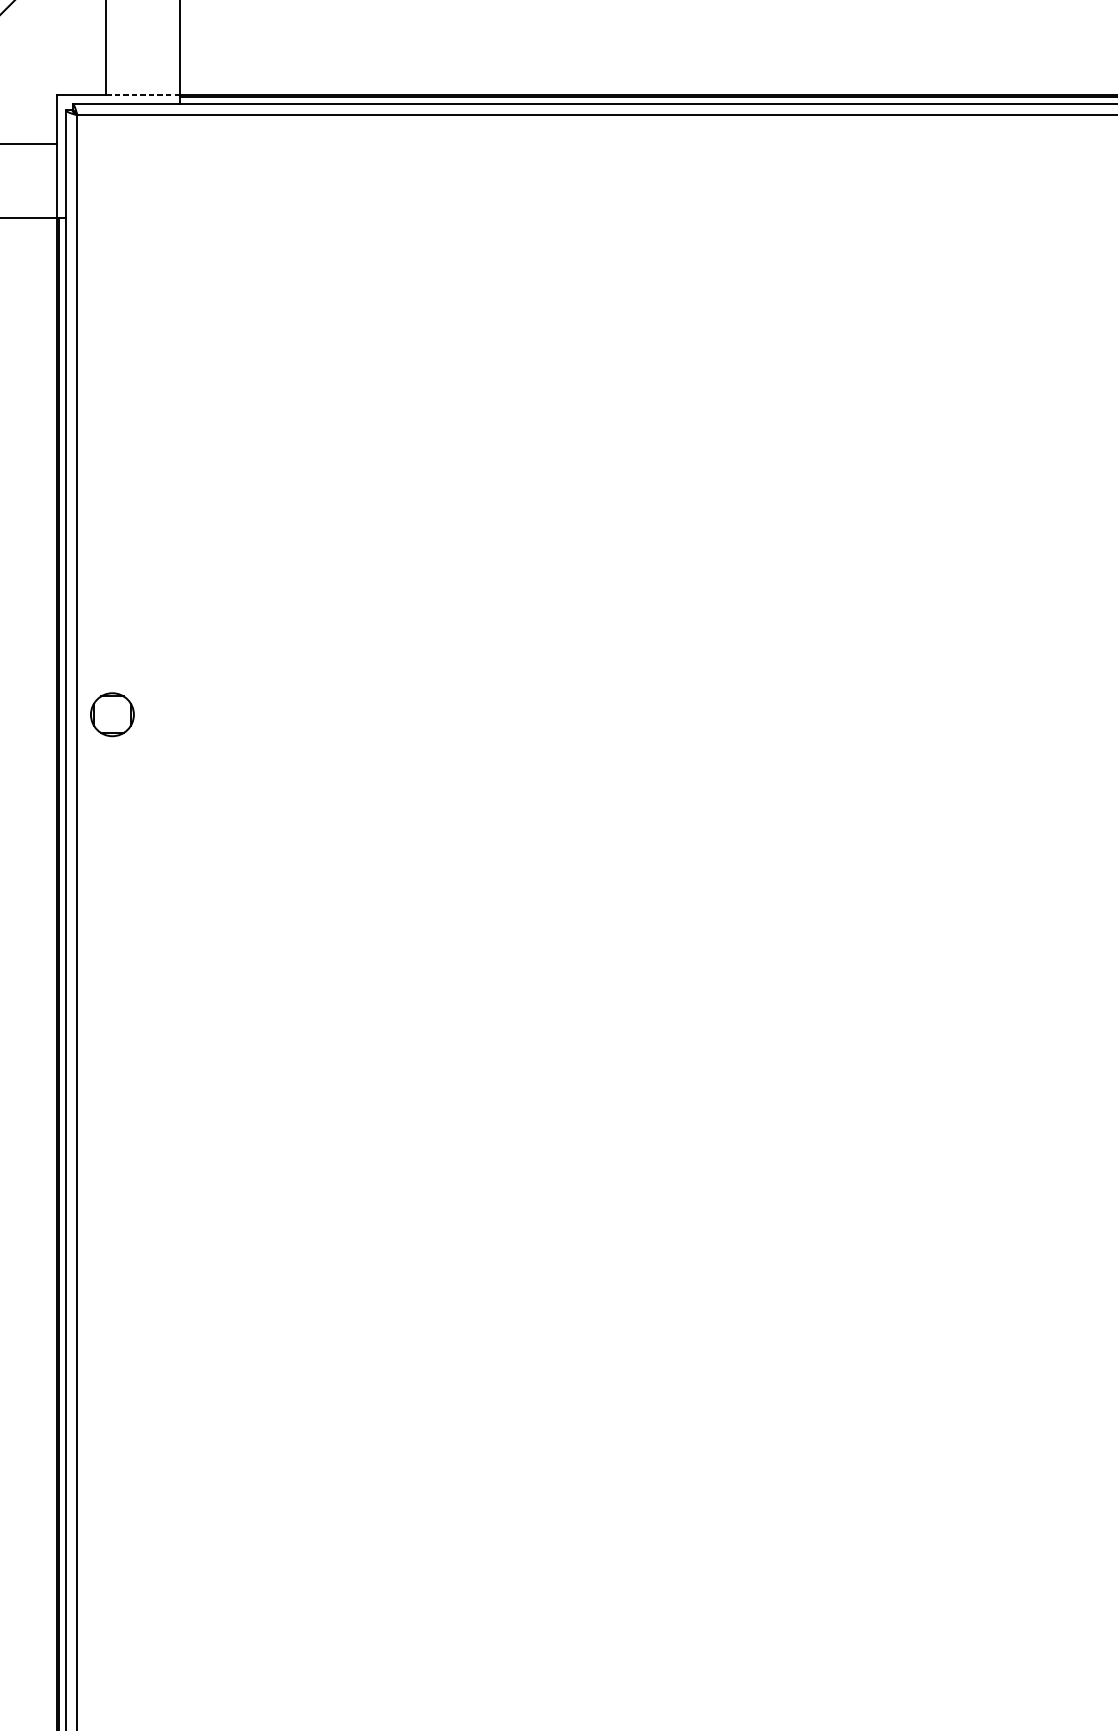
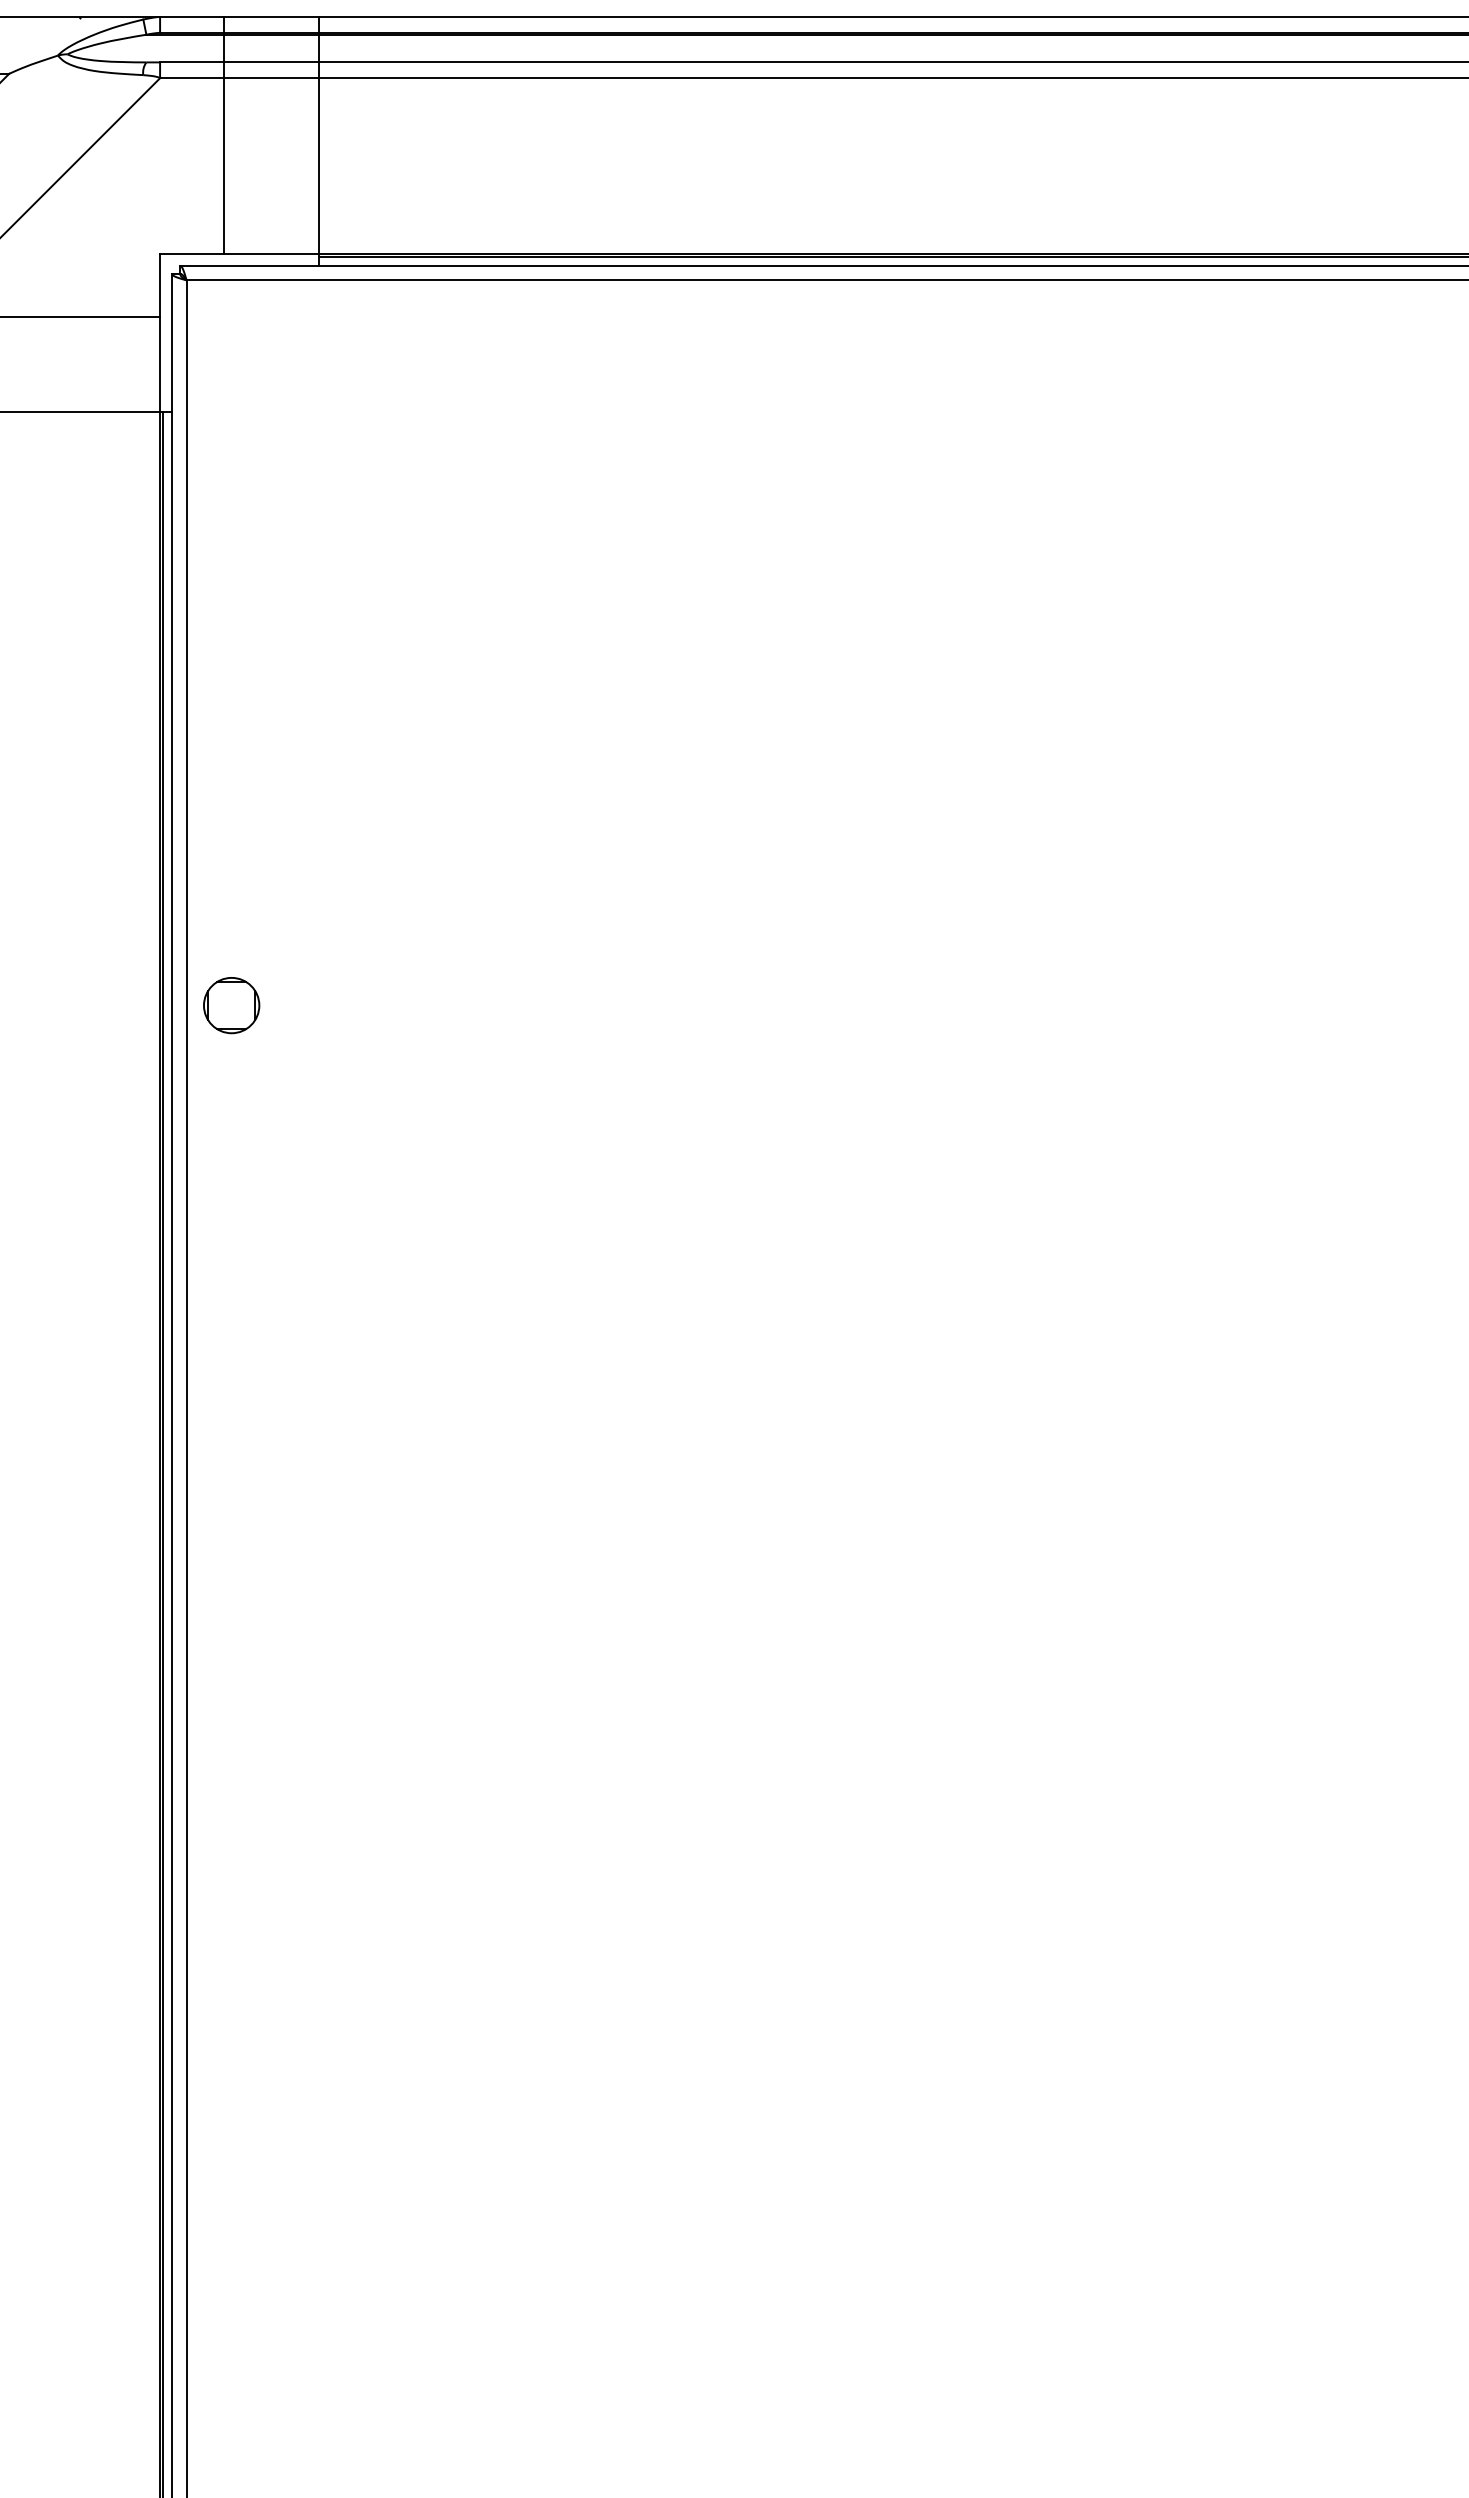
line: (142, 95) -> (270, 254), dashed -> solid
part: (112, 714) -> (231, 1005), moved

